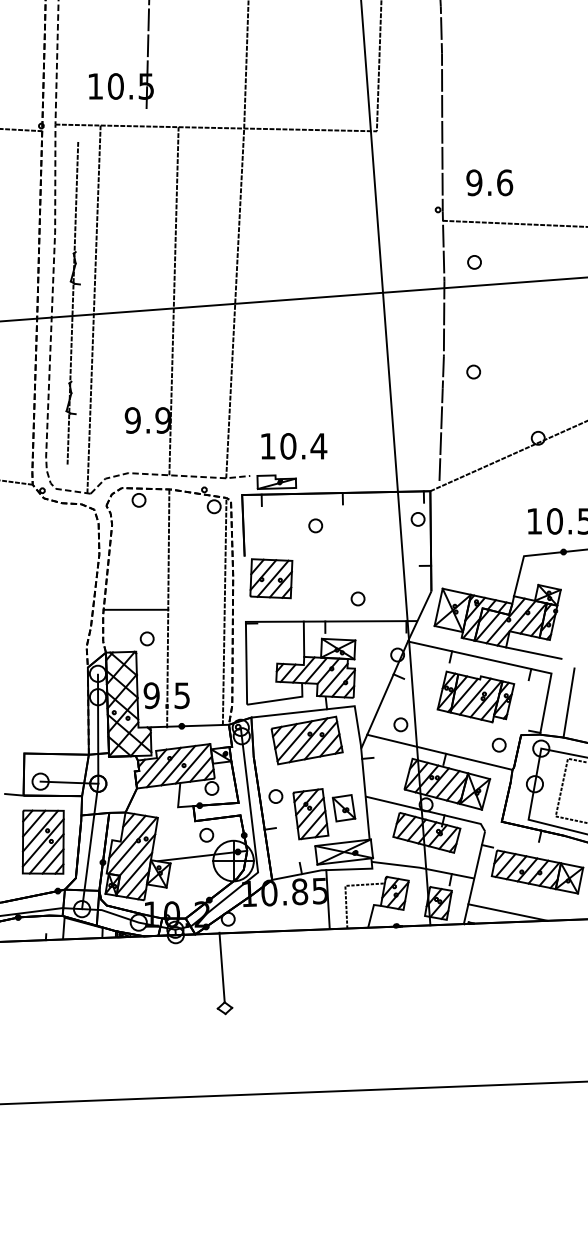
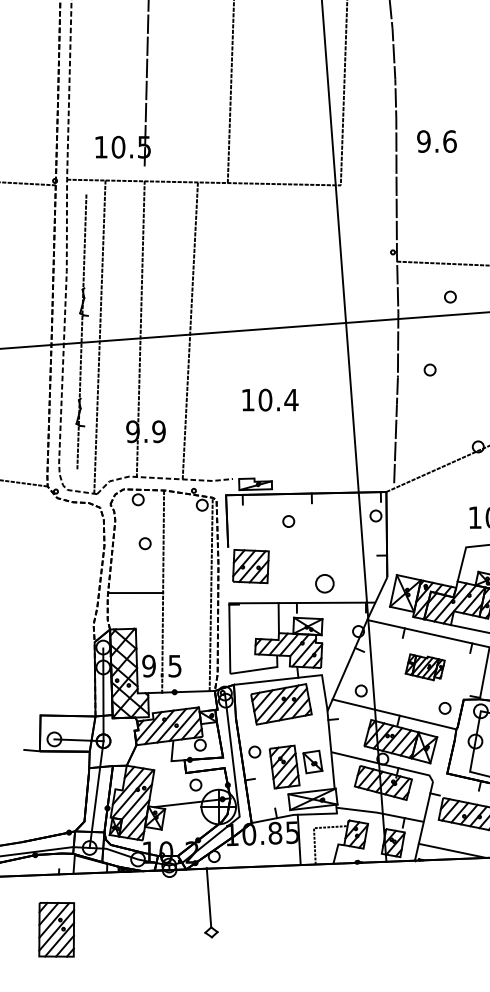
text: (489, 182) -> (436, 141), moved
part: (474, 262) -> (450, 297), moved
line: (173, 301) -> (140, 329), moved
line: (235, 303) -> (190, 330), moved
part: (473, 371) -> (429, 369), moved
text: (294, 446) -> (270, 400), moved
part: (357, 598) -> (324, 583), size x1.6
part: (146, 638) -> (144, 543), moved
part: (475, 696) -> (424, 666), size x0.6
part: (42, 841) -> (56, 929), moved

